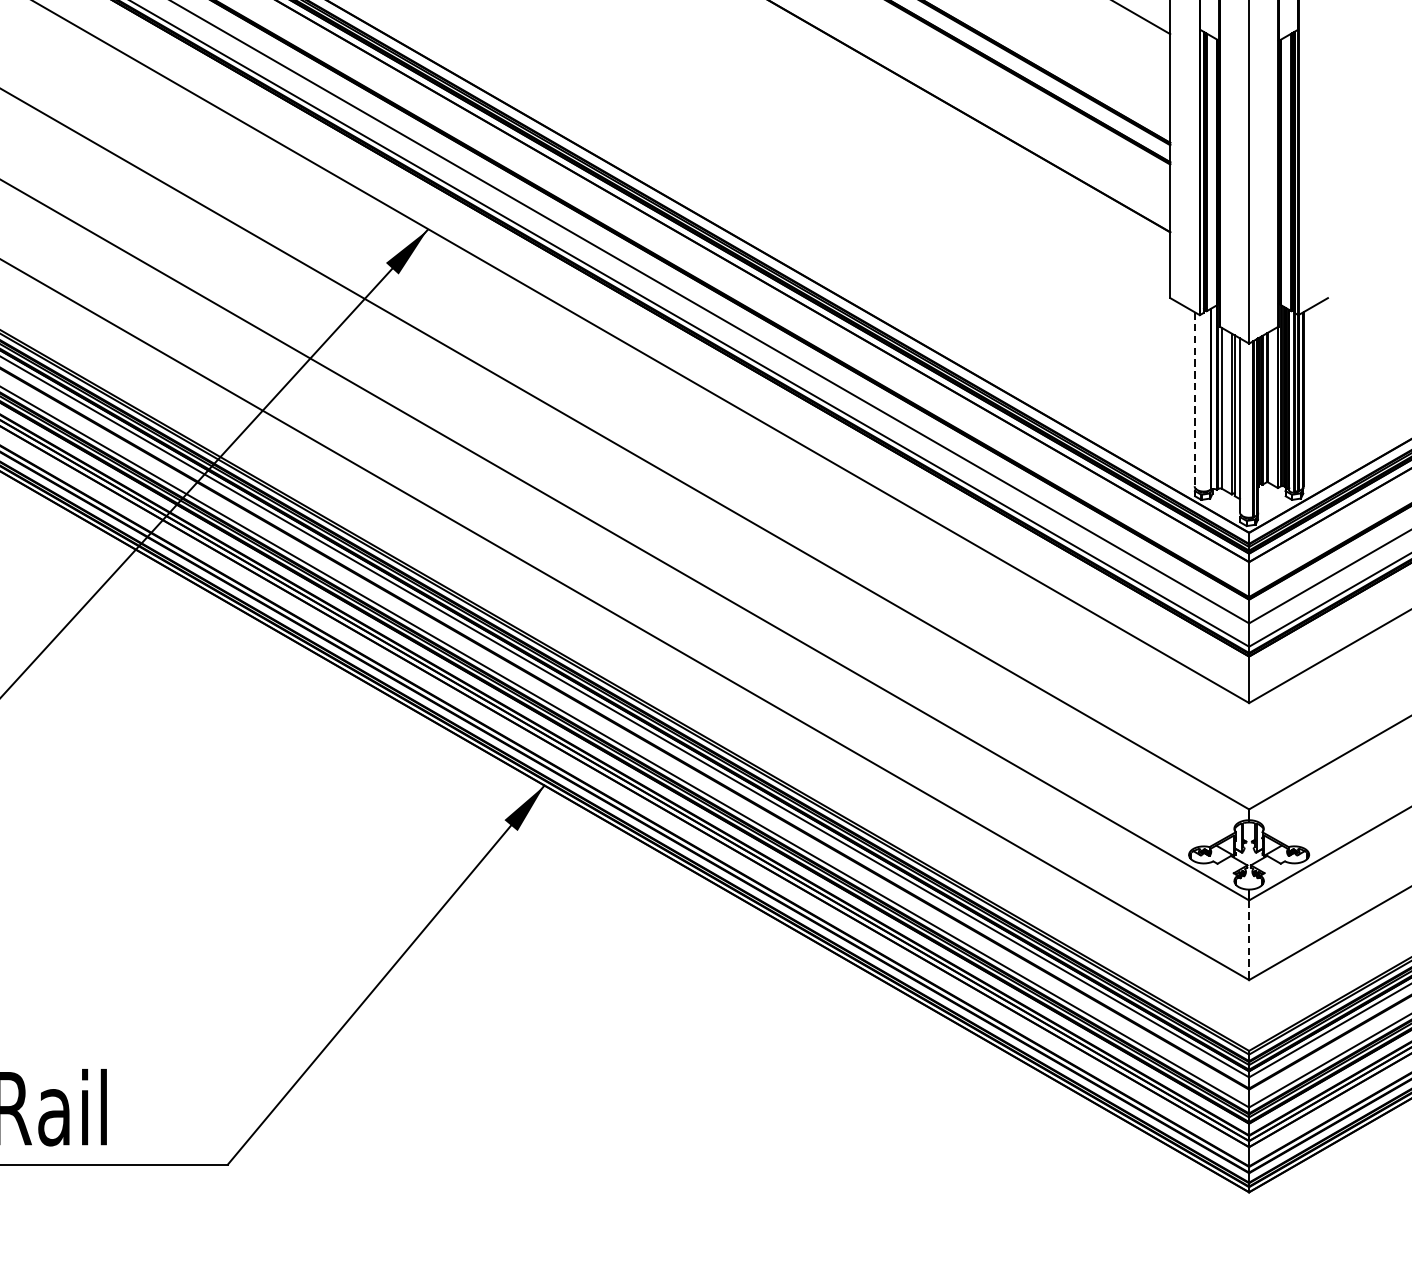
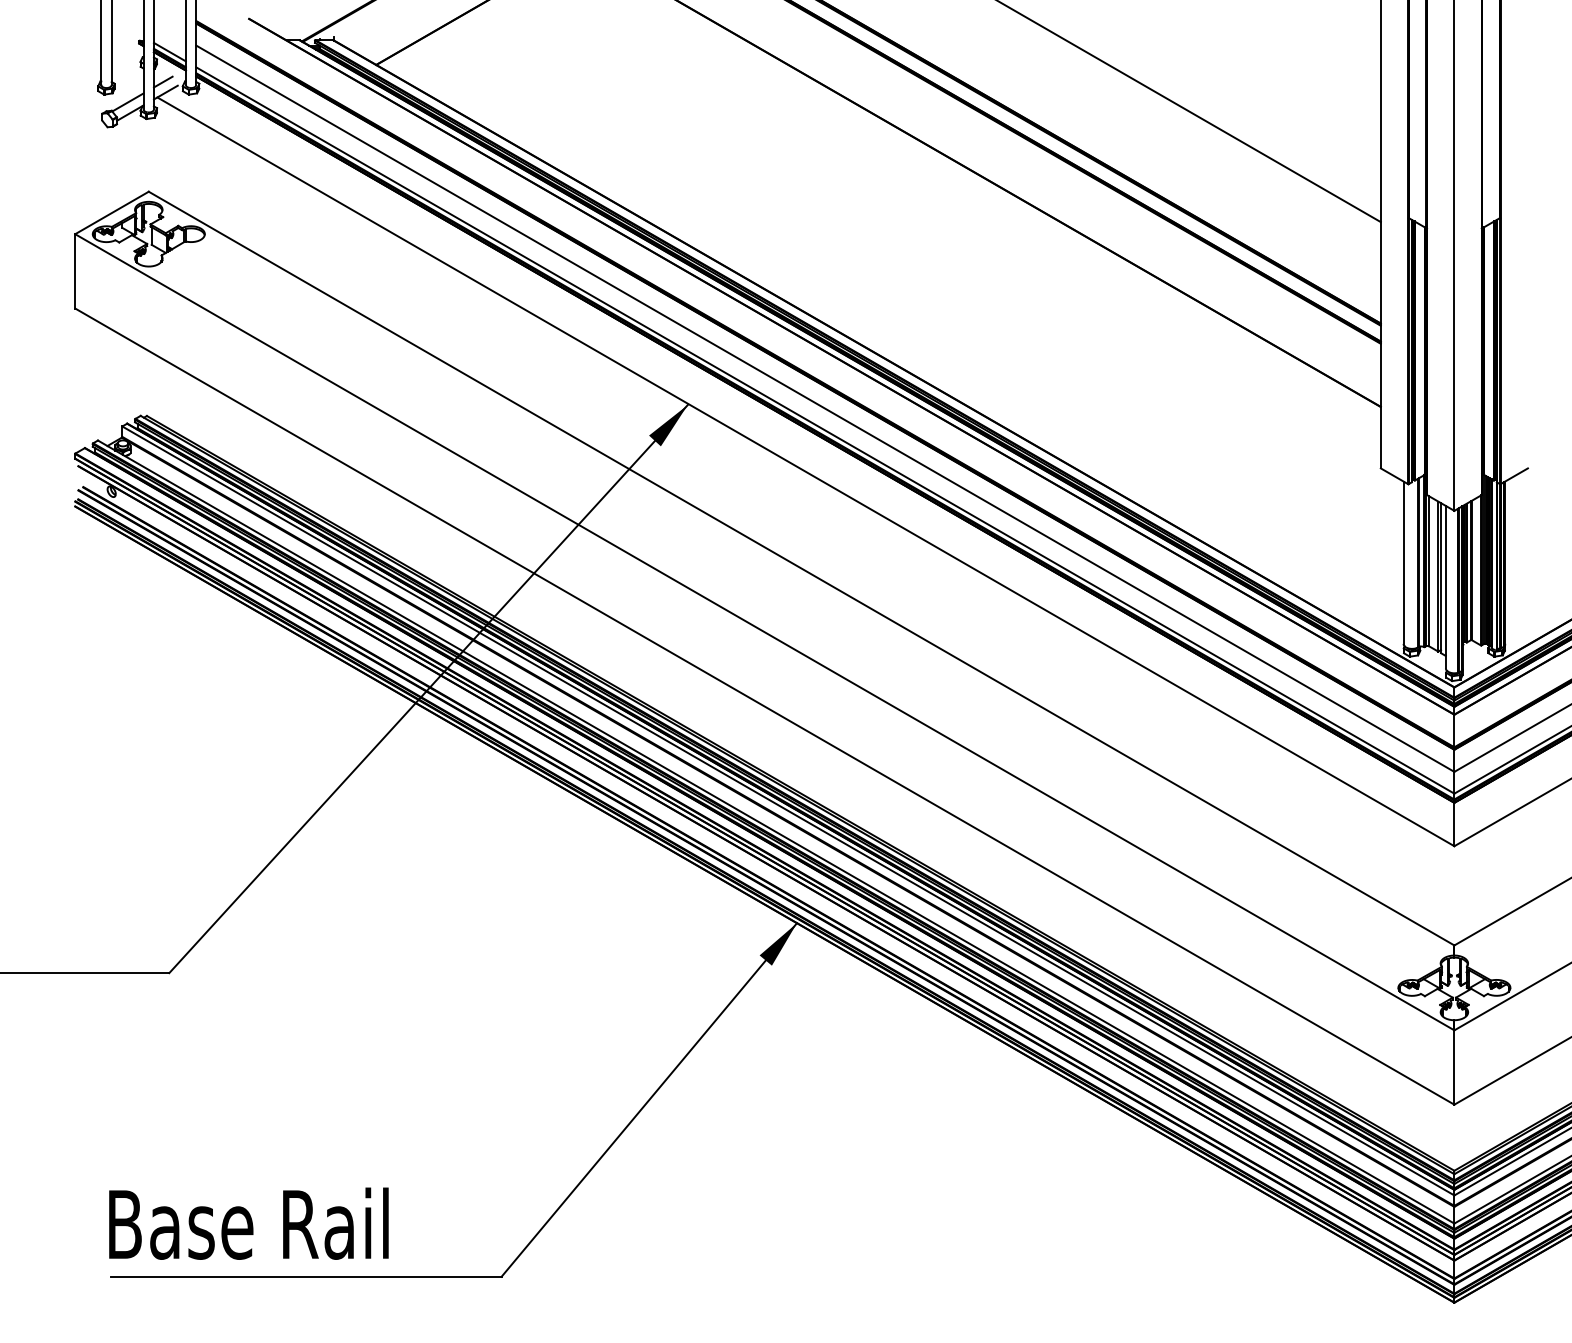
line: (1194, 400) -> (1403, 563), dashed -> solid
line: (1249, 941) -> (1454, 1068), dashed -> solid

